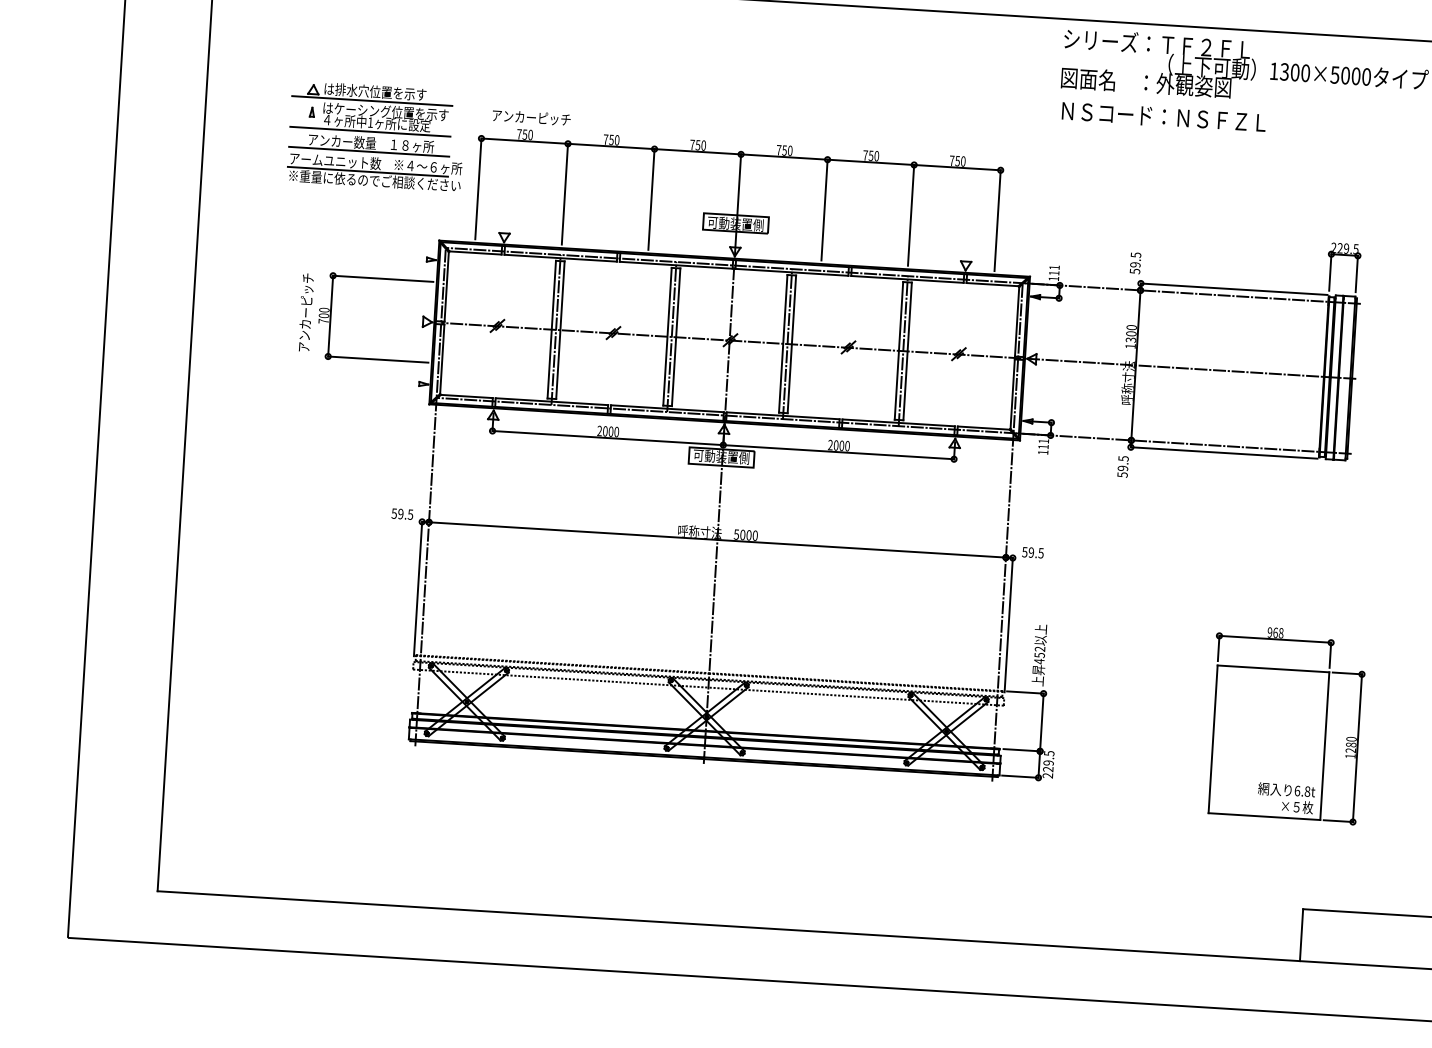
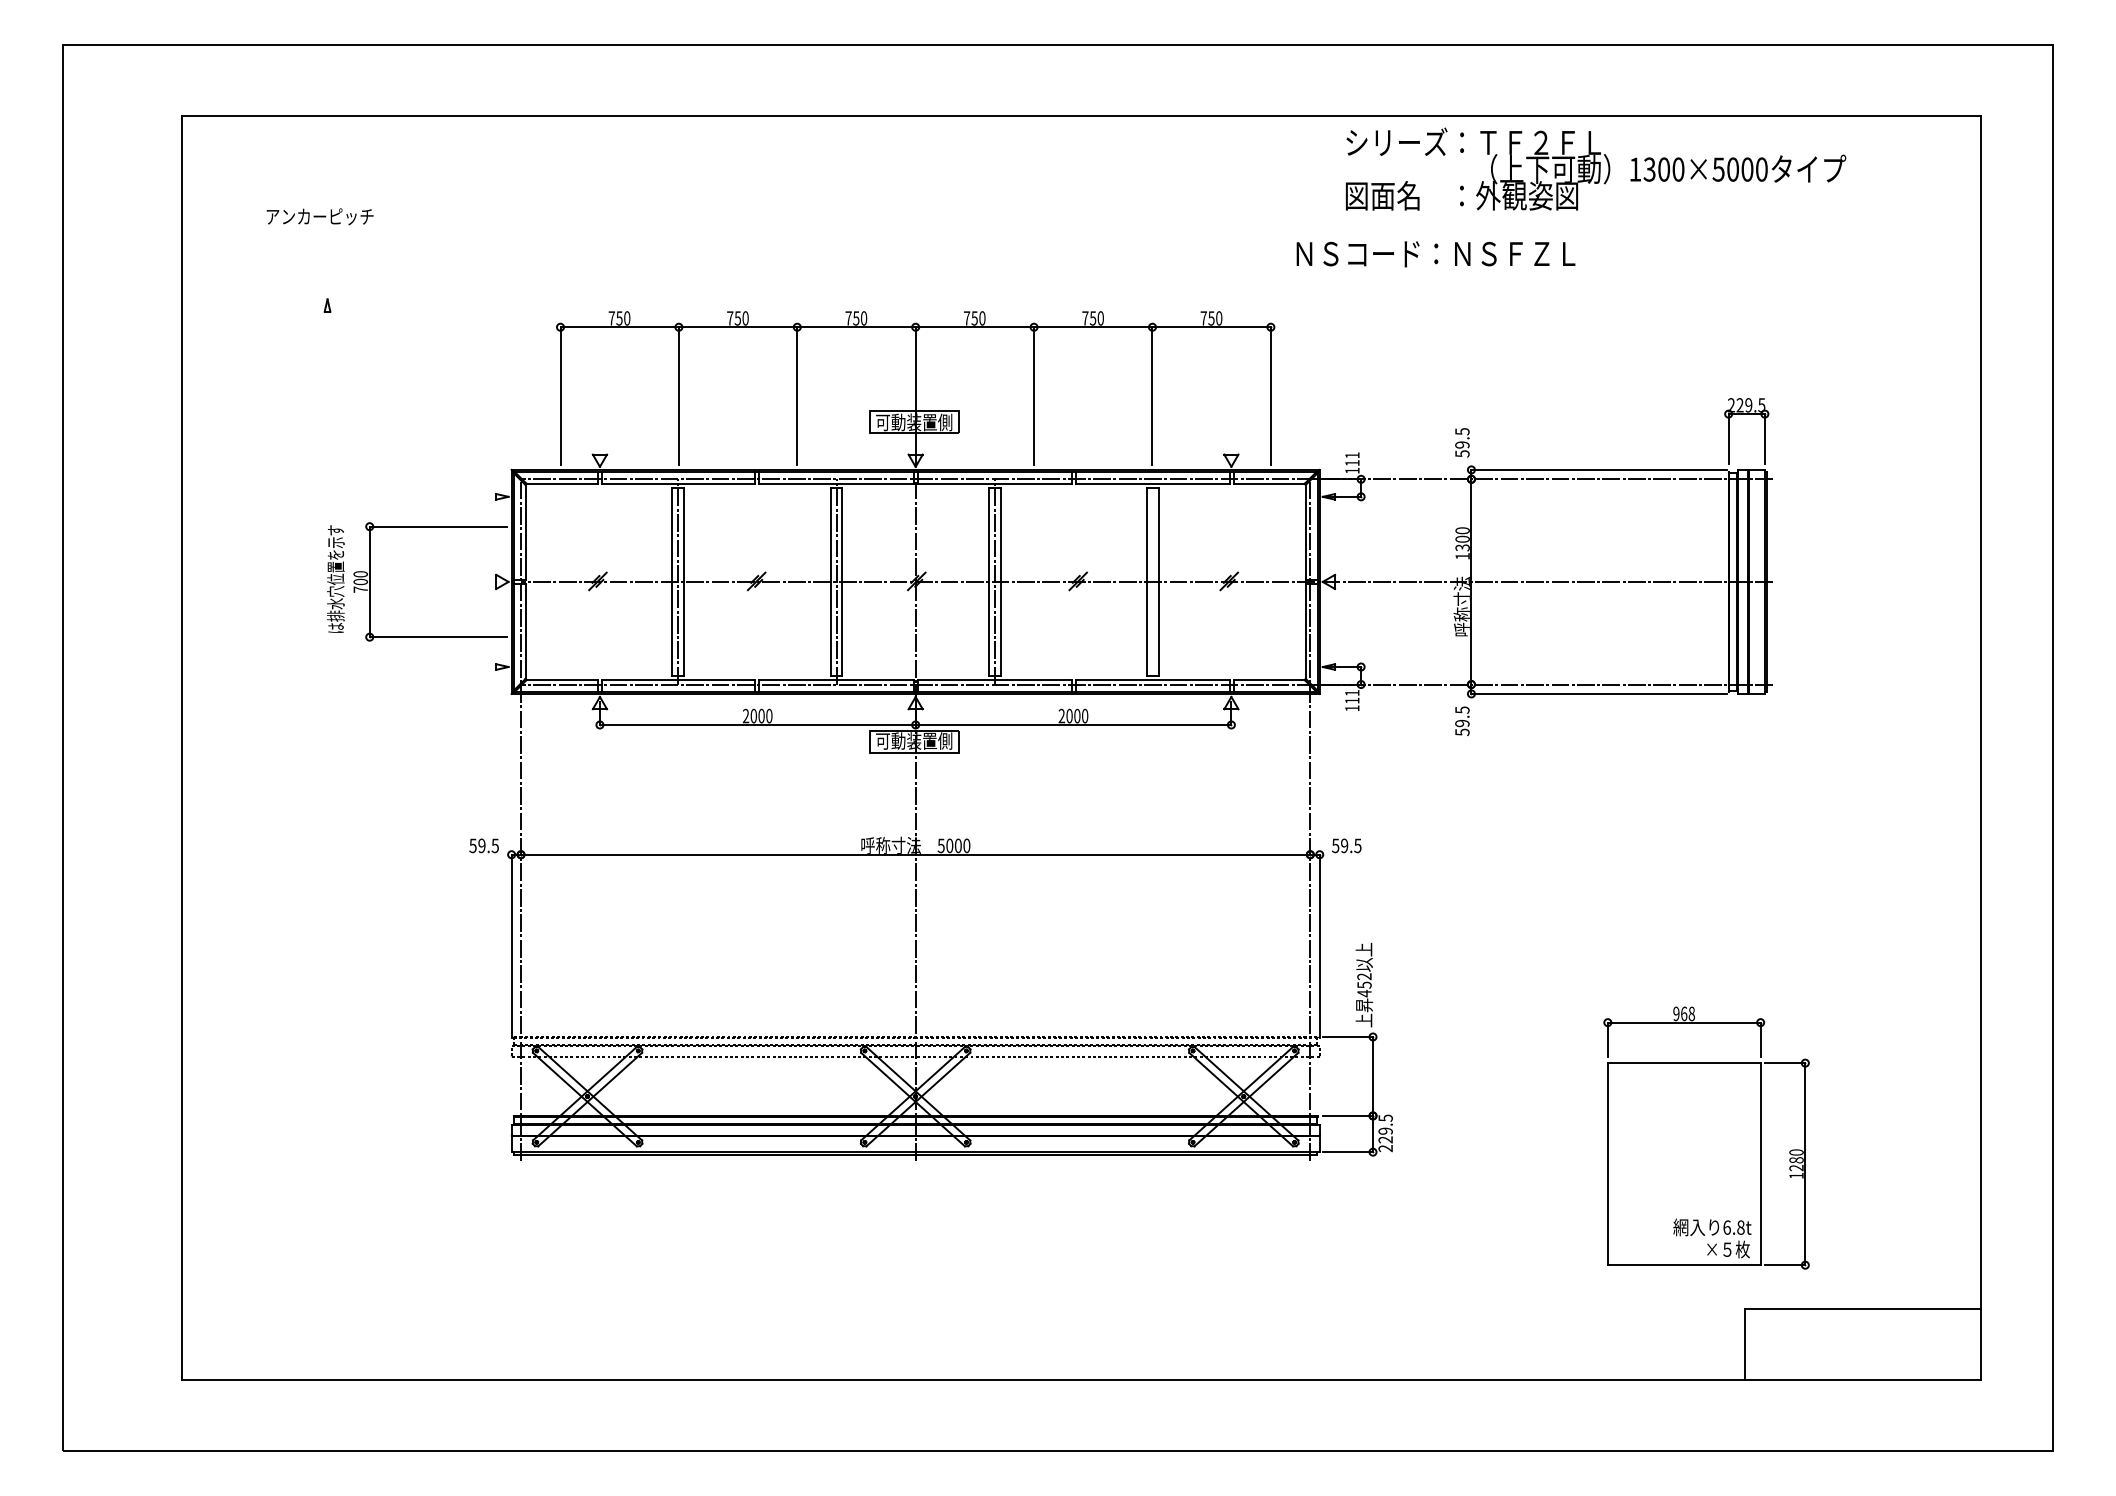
text: (531, 117) -> (319, 216), moved
text: (1163, 117) -> (1435, 254), moved
part: (376, 135) -> (417, 332), removed
text: (305, 312) -> (335, 578), アンカーピッチ -> は排水穴位置を示す
line: (903, 350) -> (1153, 581), removed
part: (1286, 724) -> (1706, 1137), moved

